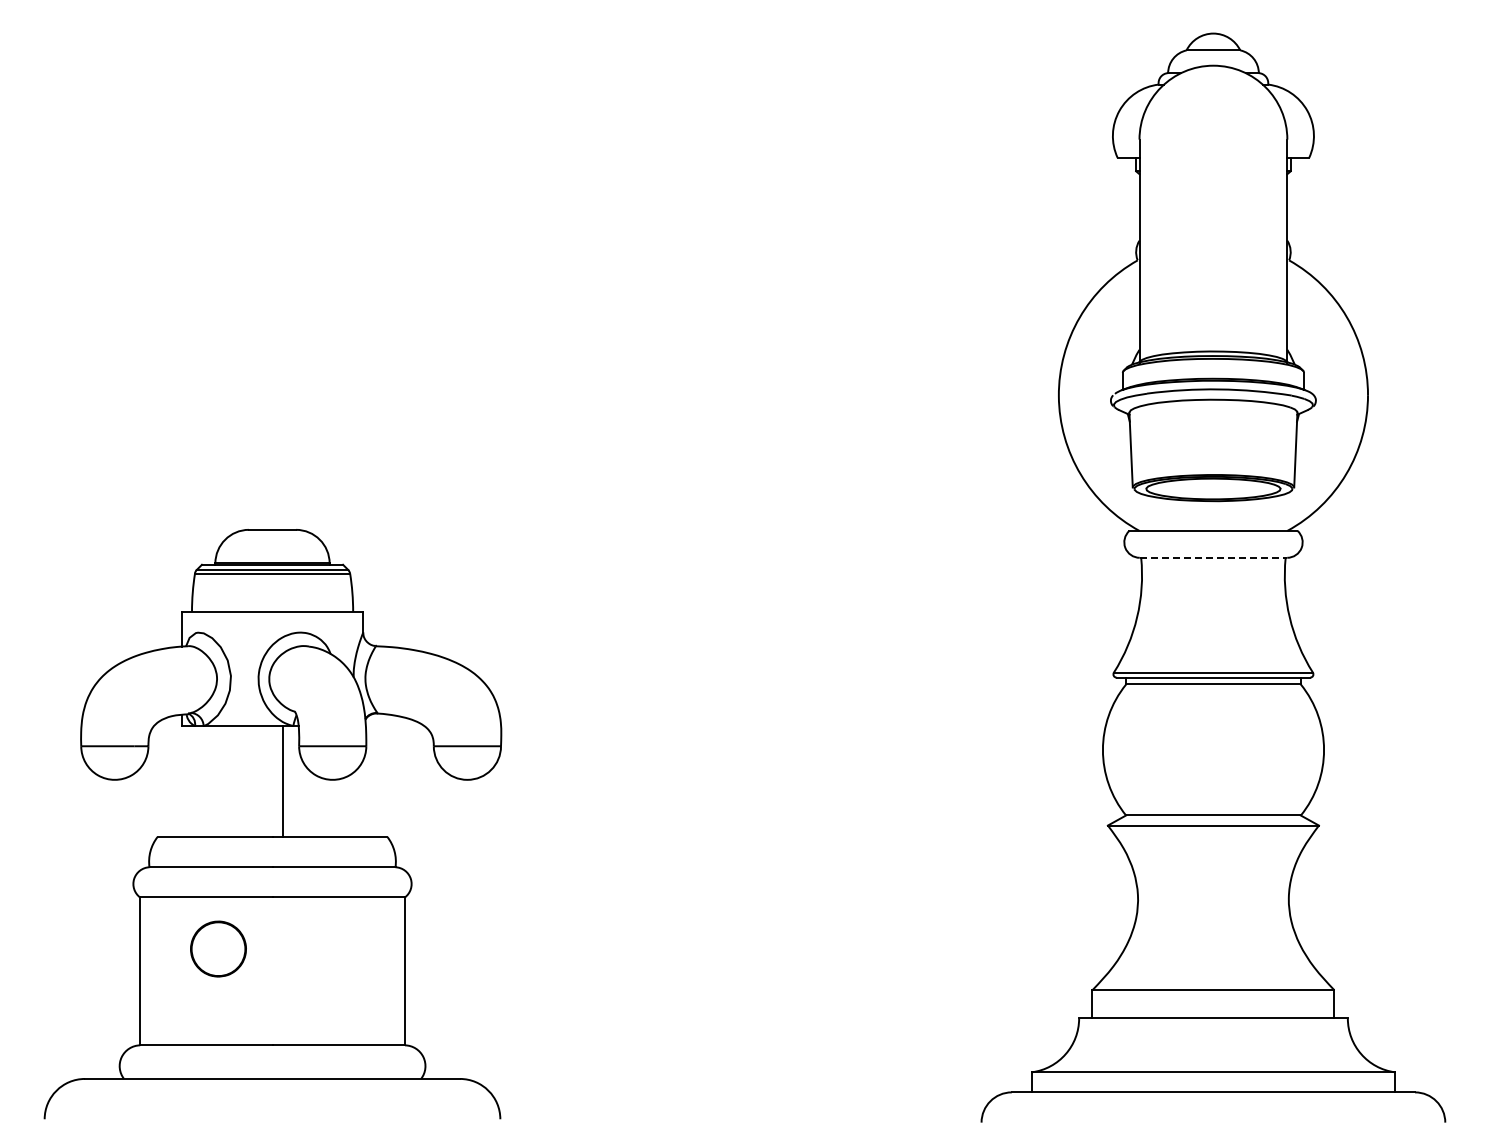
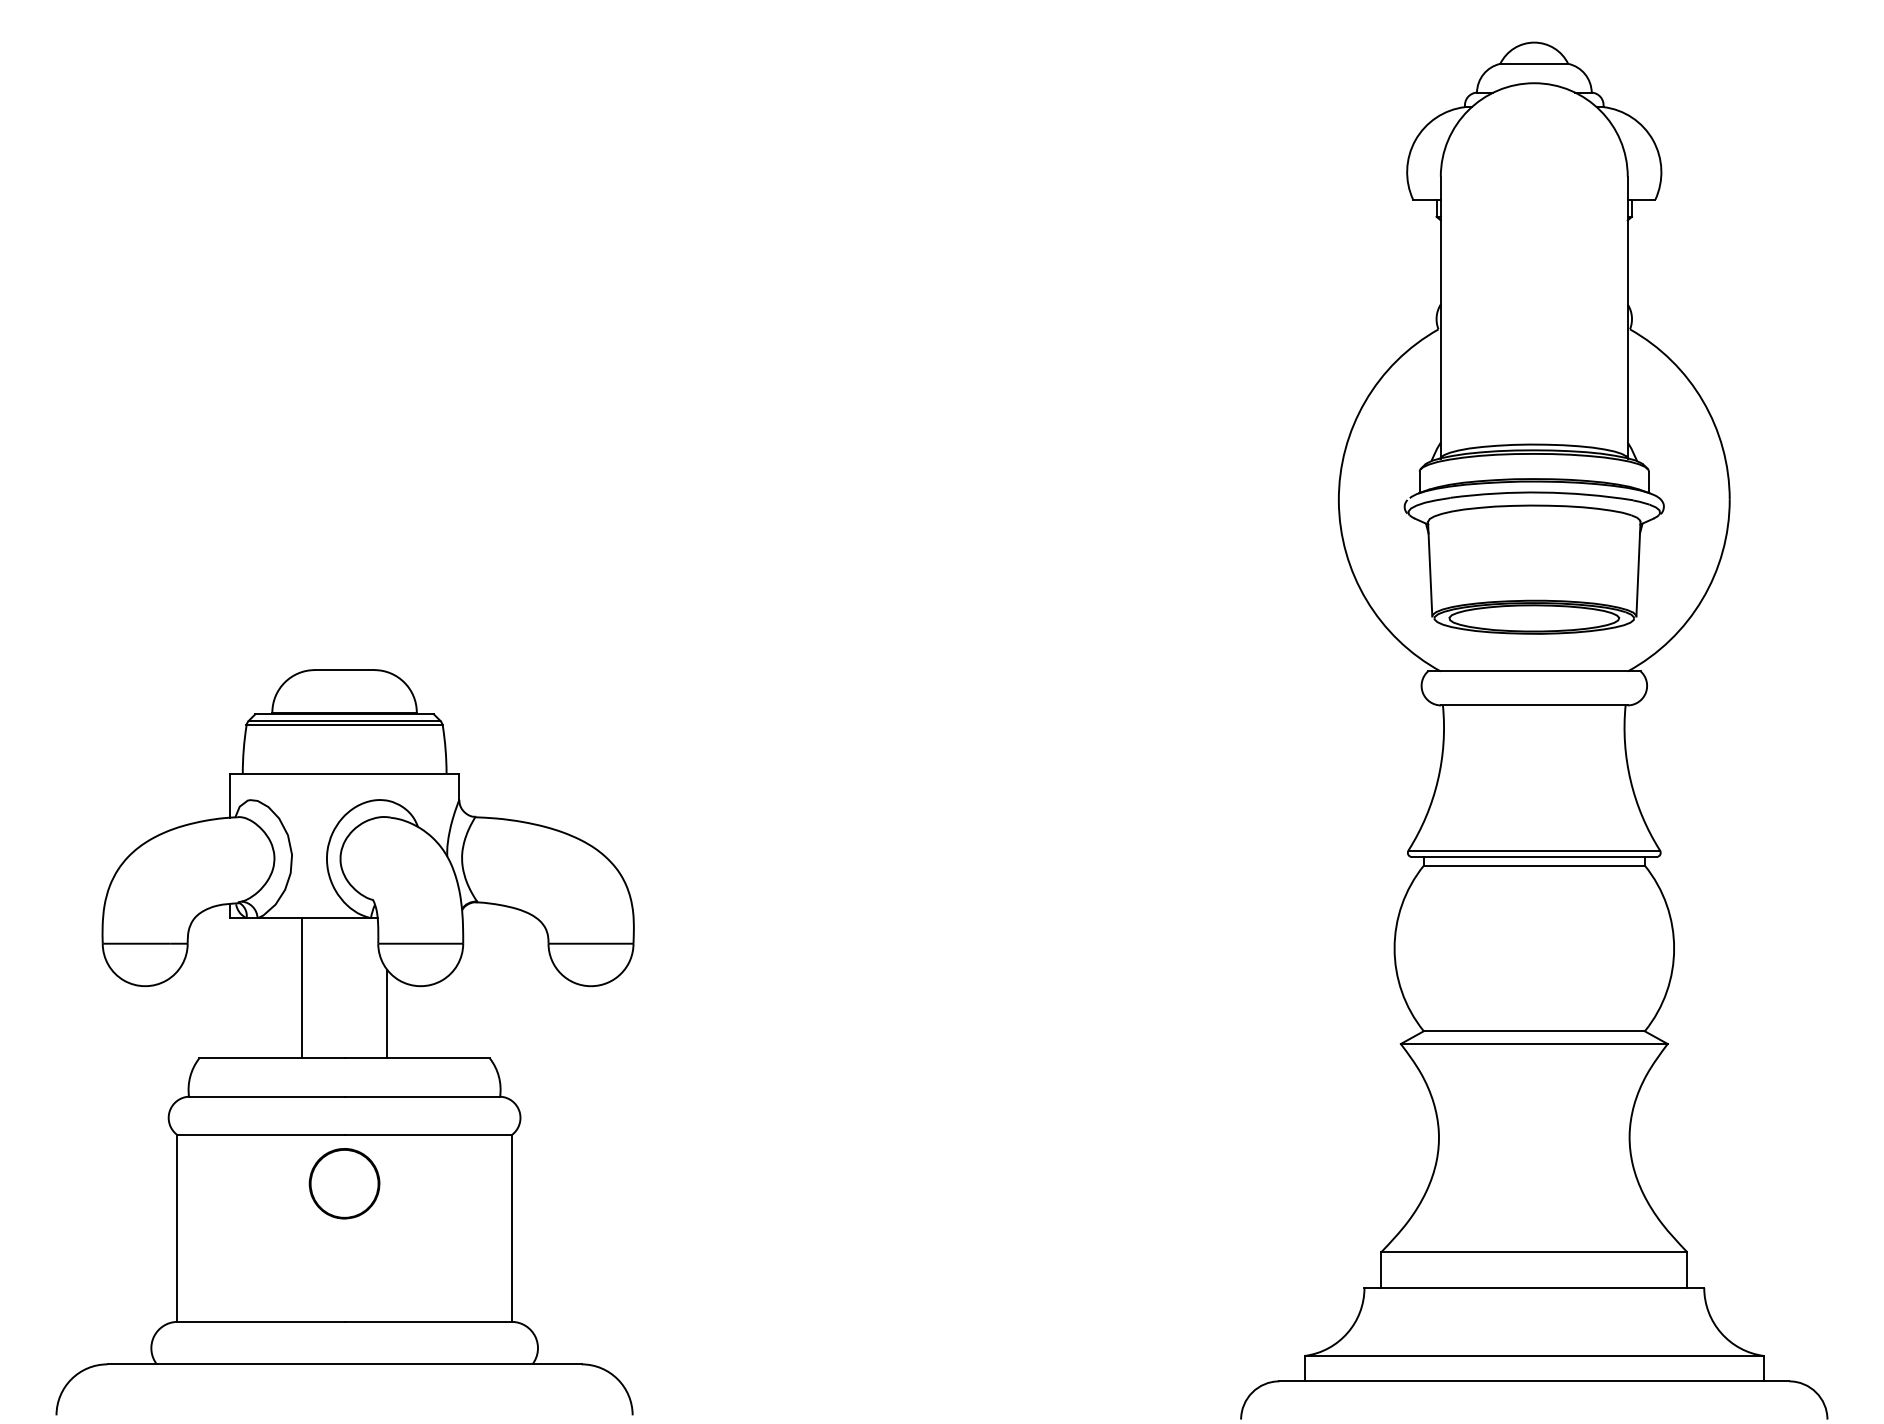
line: (1213, 557) -> (1534, 705), dashed -> solid
line: (282, 781) -> (301, 988), moved
line: (306, 801) -> (387, 1013), added
part: (218, 948) -> (344, 1182), moved

